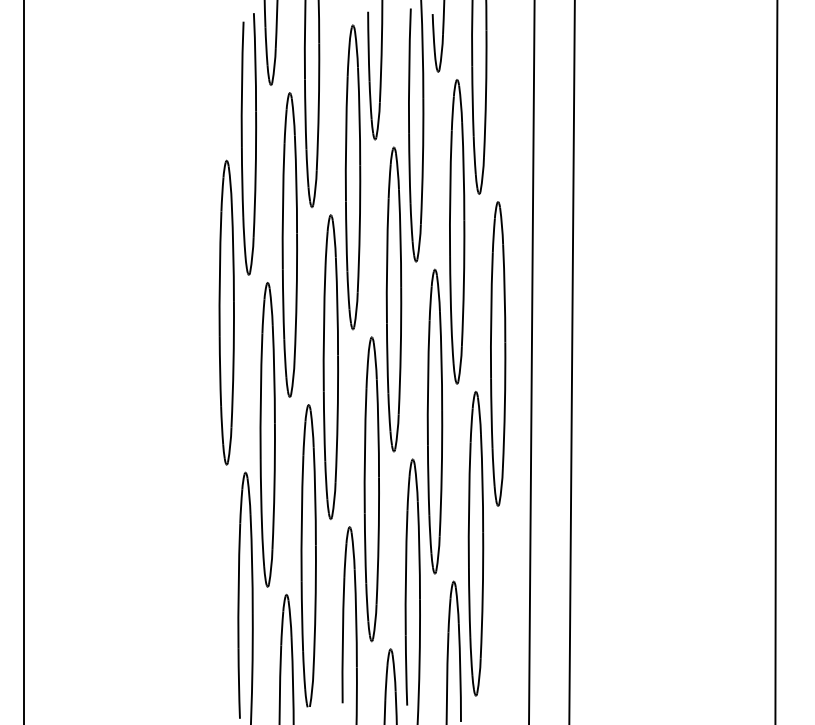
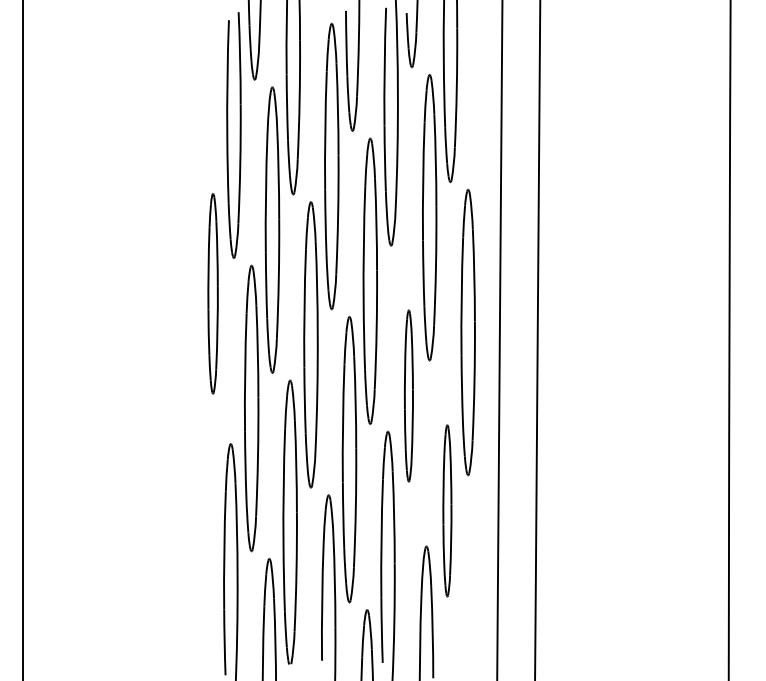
part: (226, 312) -> (212, 293), size x0.7
part: (434, 421) -> (408, 395), size x0.6
part: (476, 543) -> (447, 510), size x0.6

